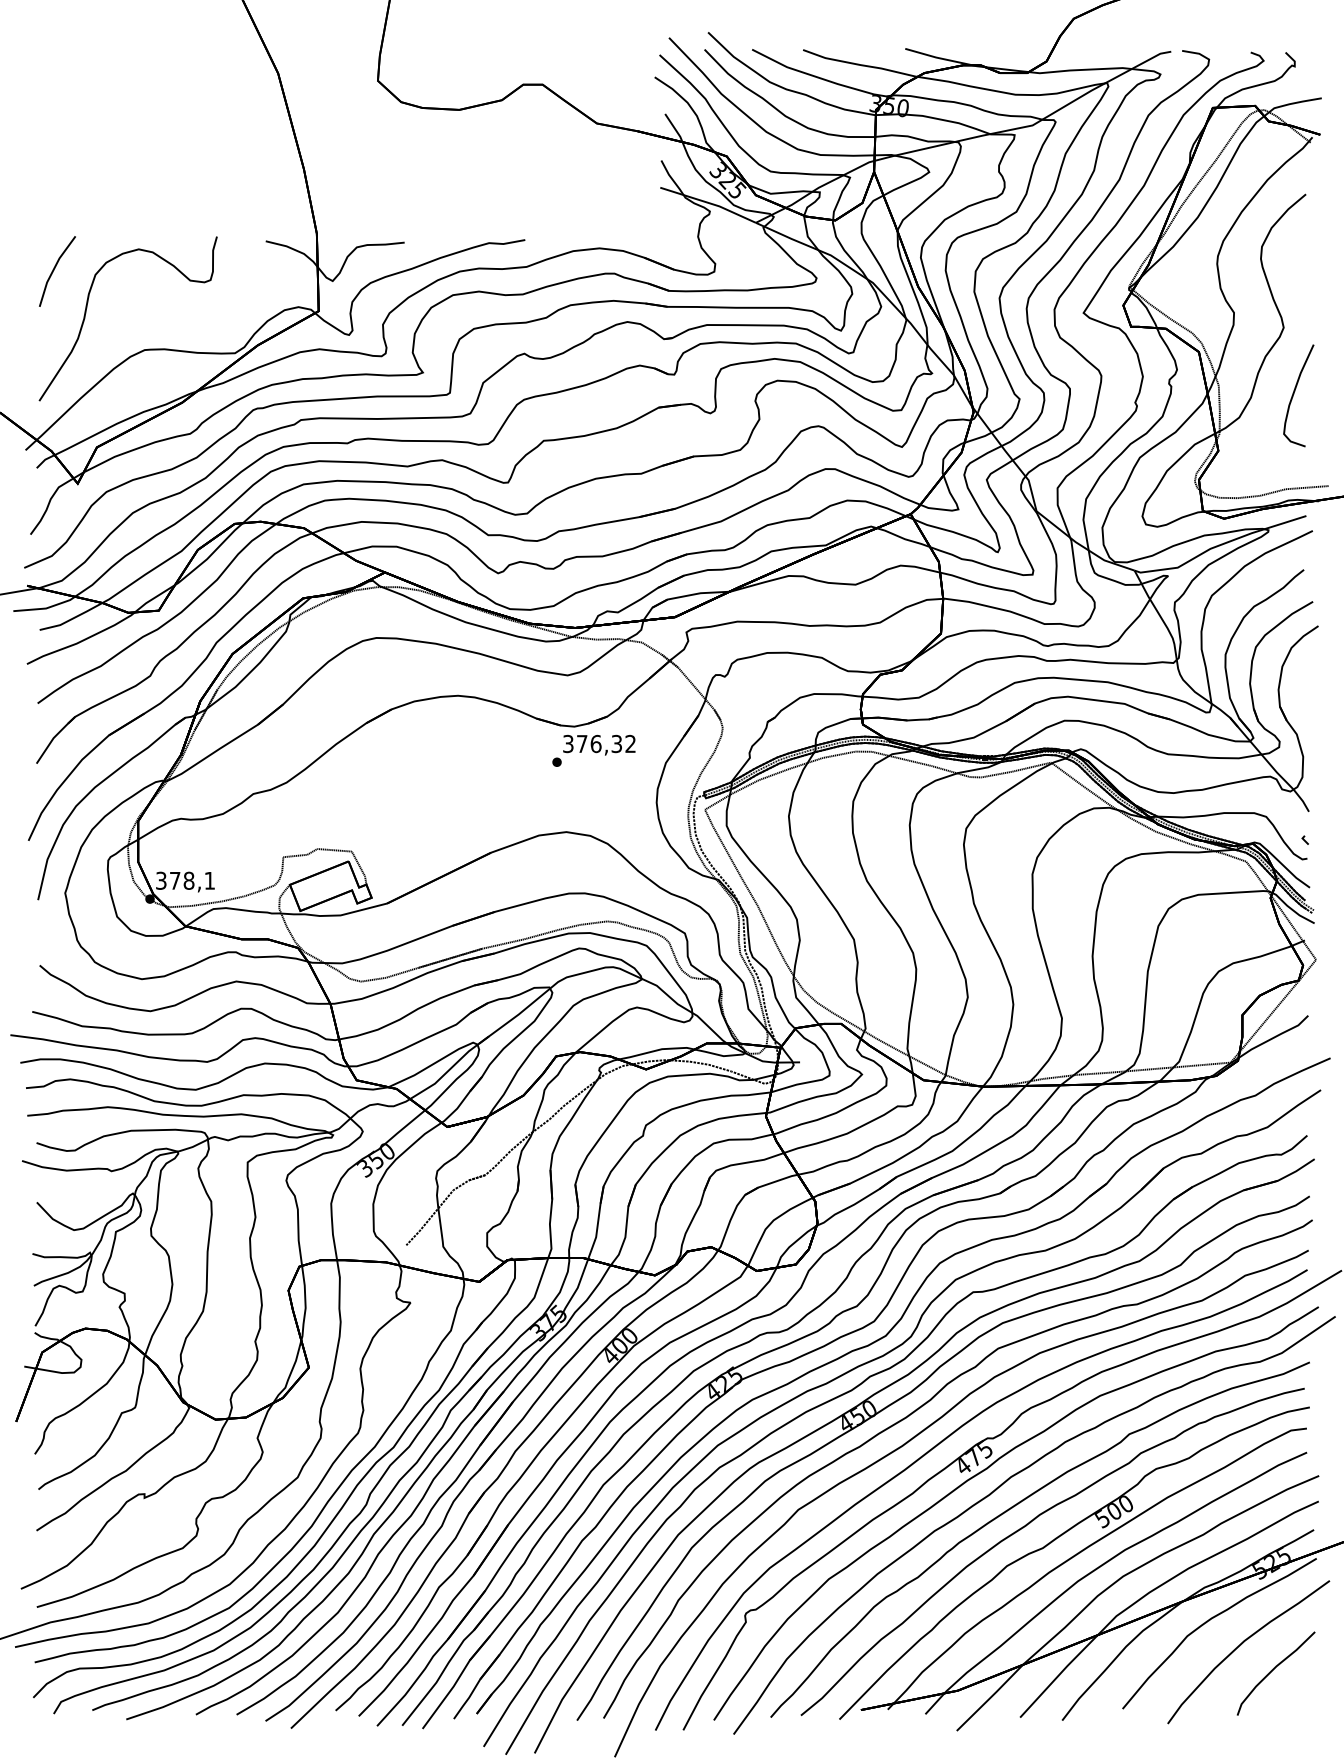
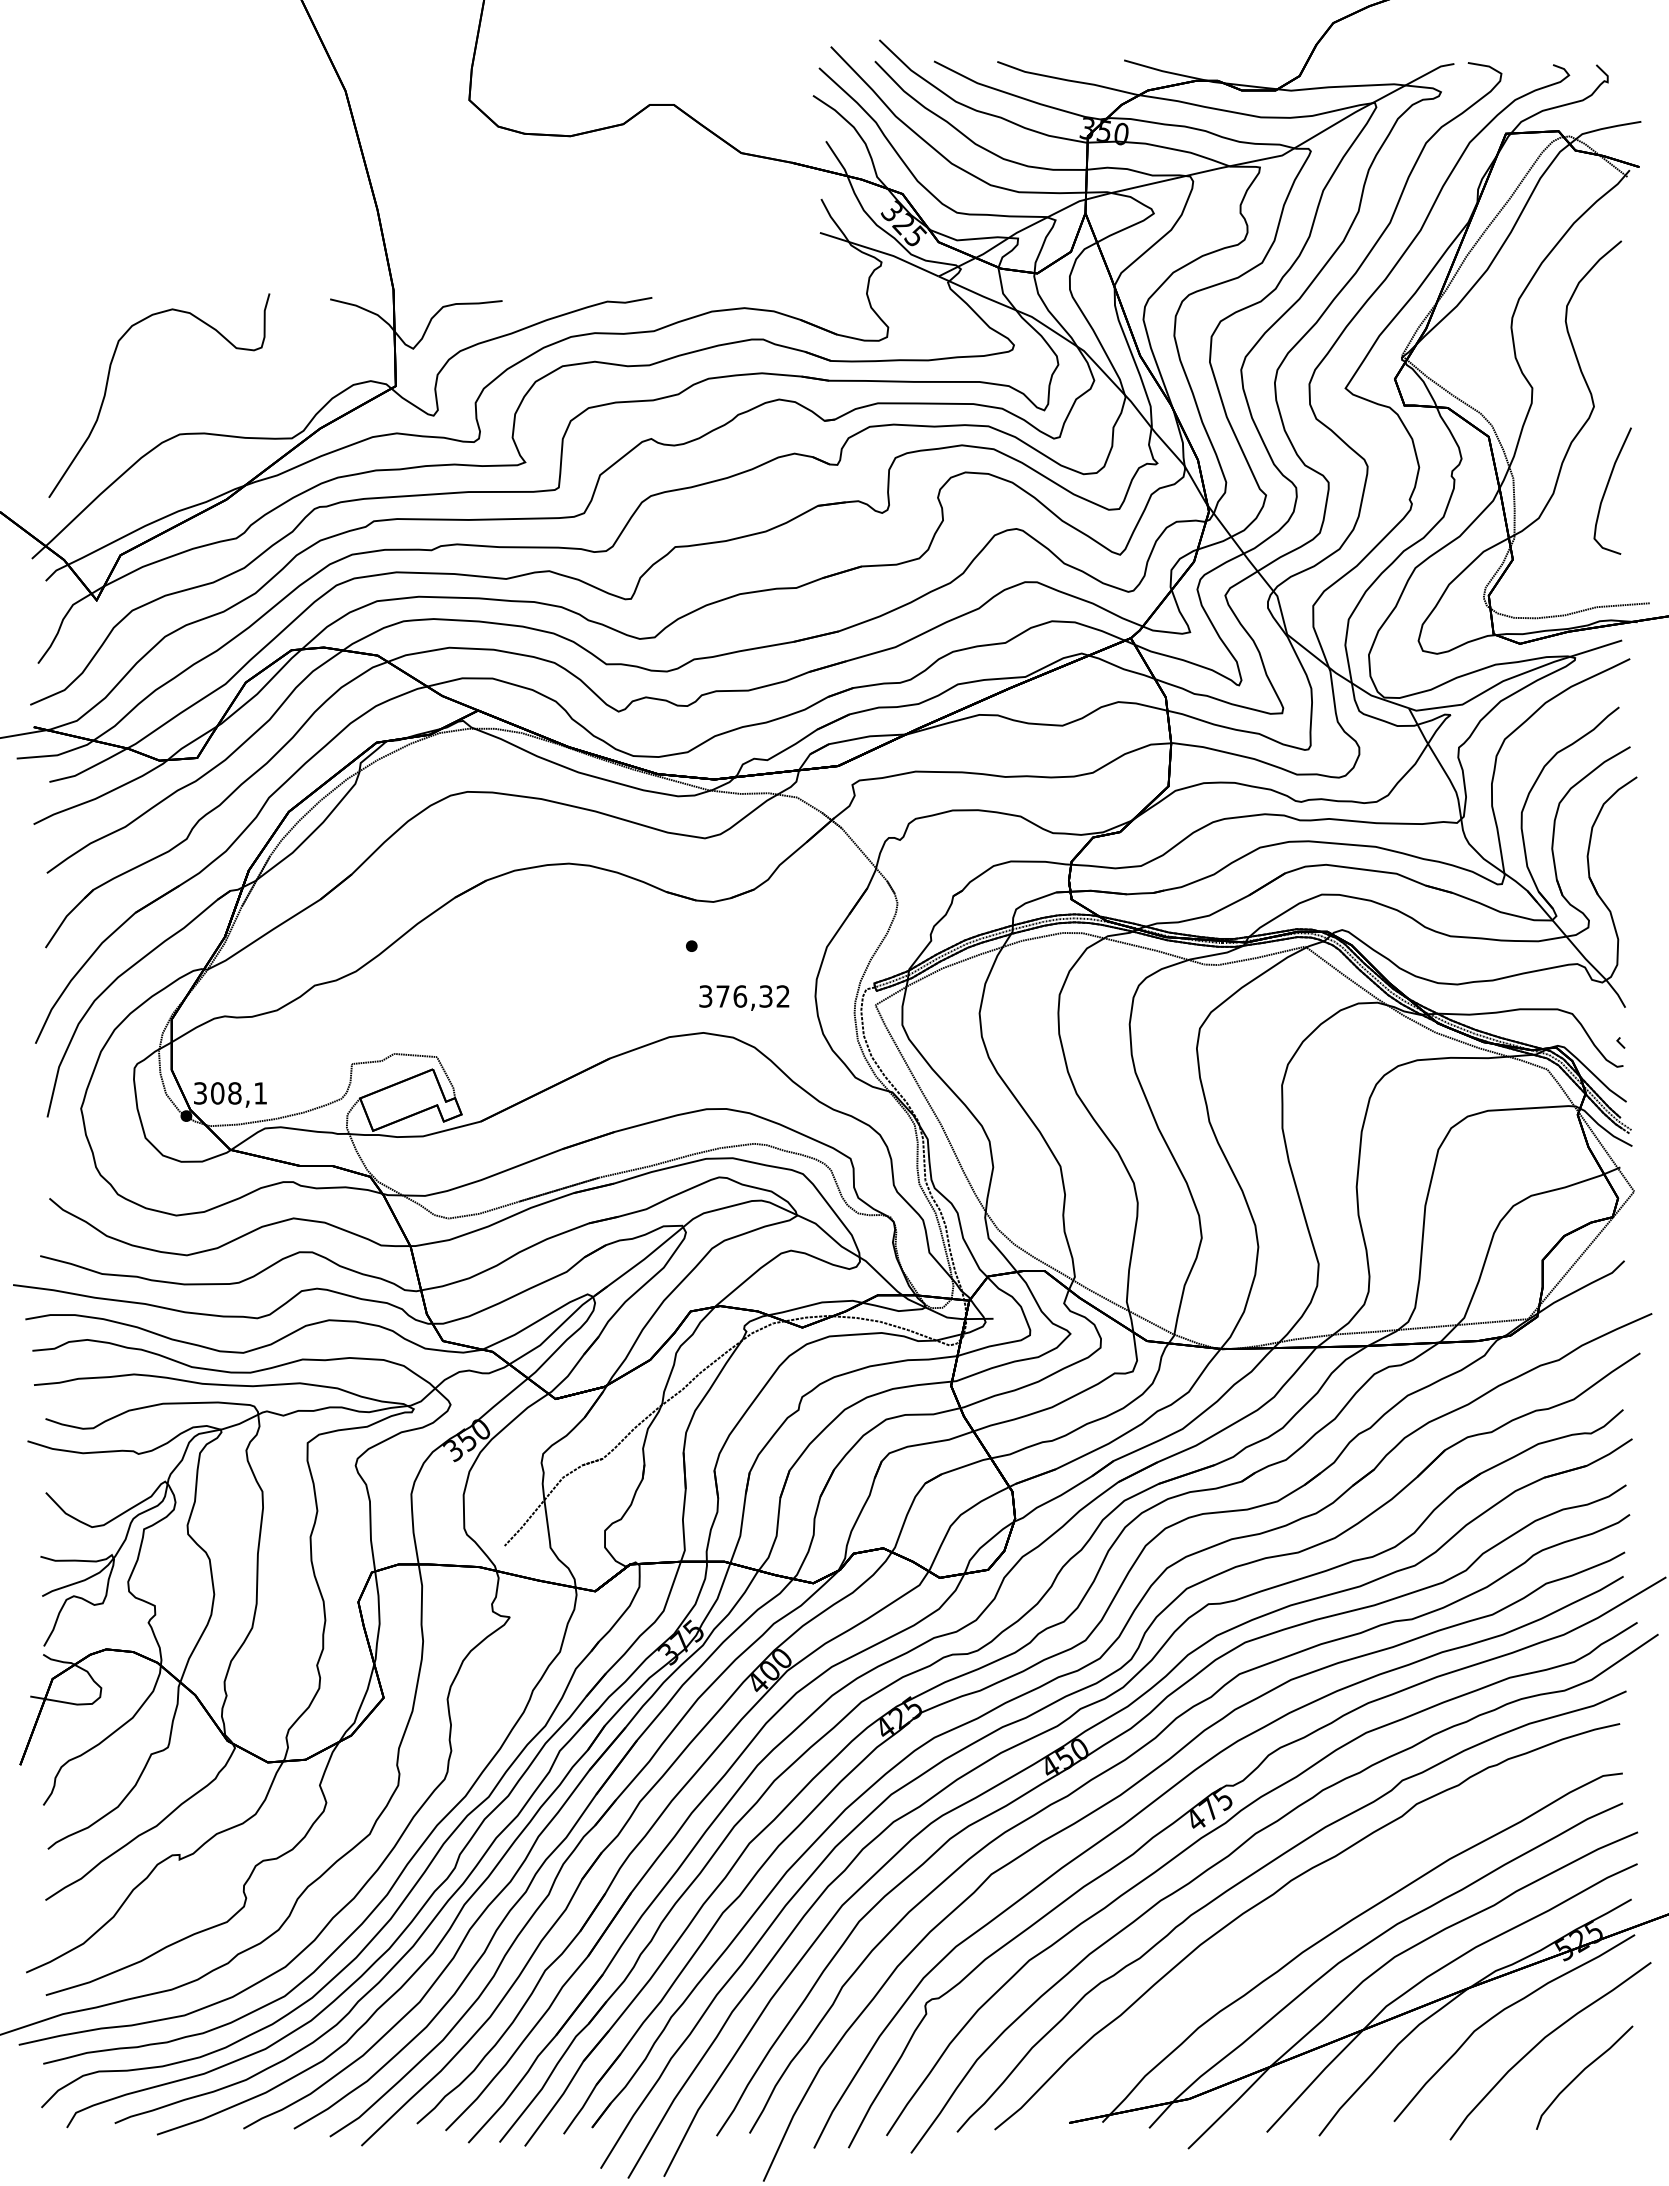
part: (57, 271) -> (71, 336), removed
text: (599, 744) -> (744, 997), moved
text: (175, 880) -> (217, 1093), 378,1 -> 308,1
part: (1058, 1538) -> (1314, 1909), removed

